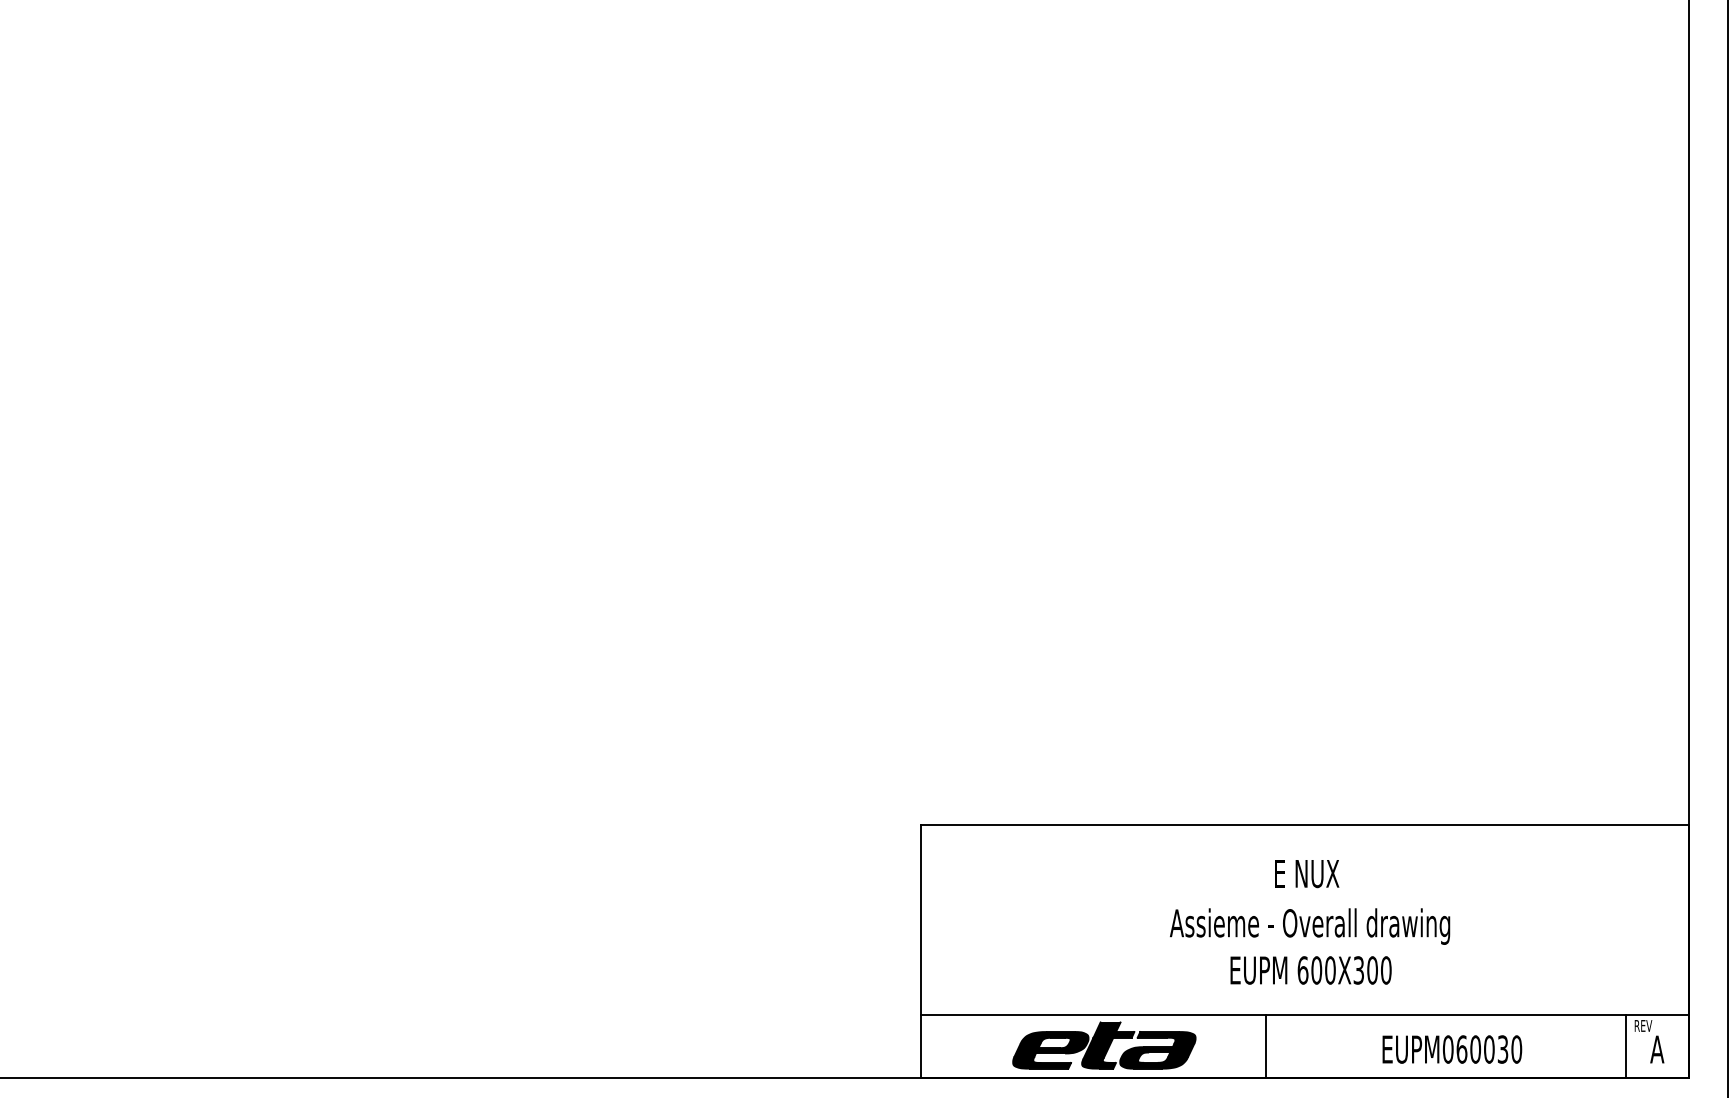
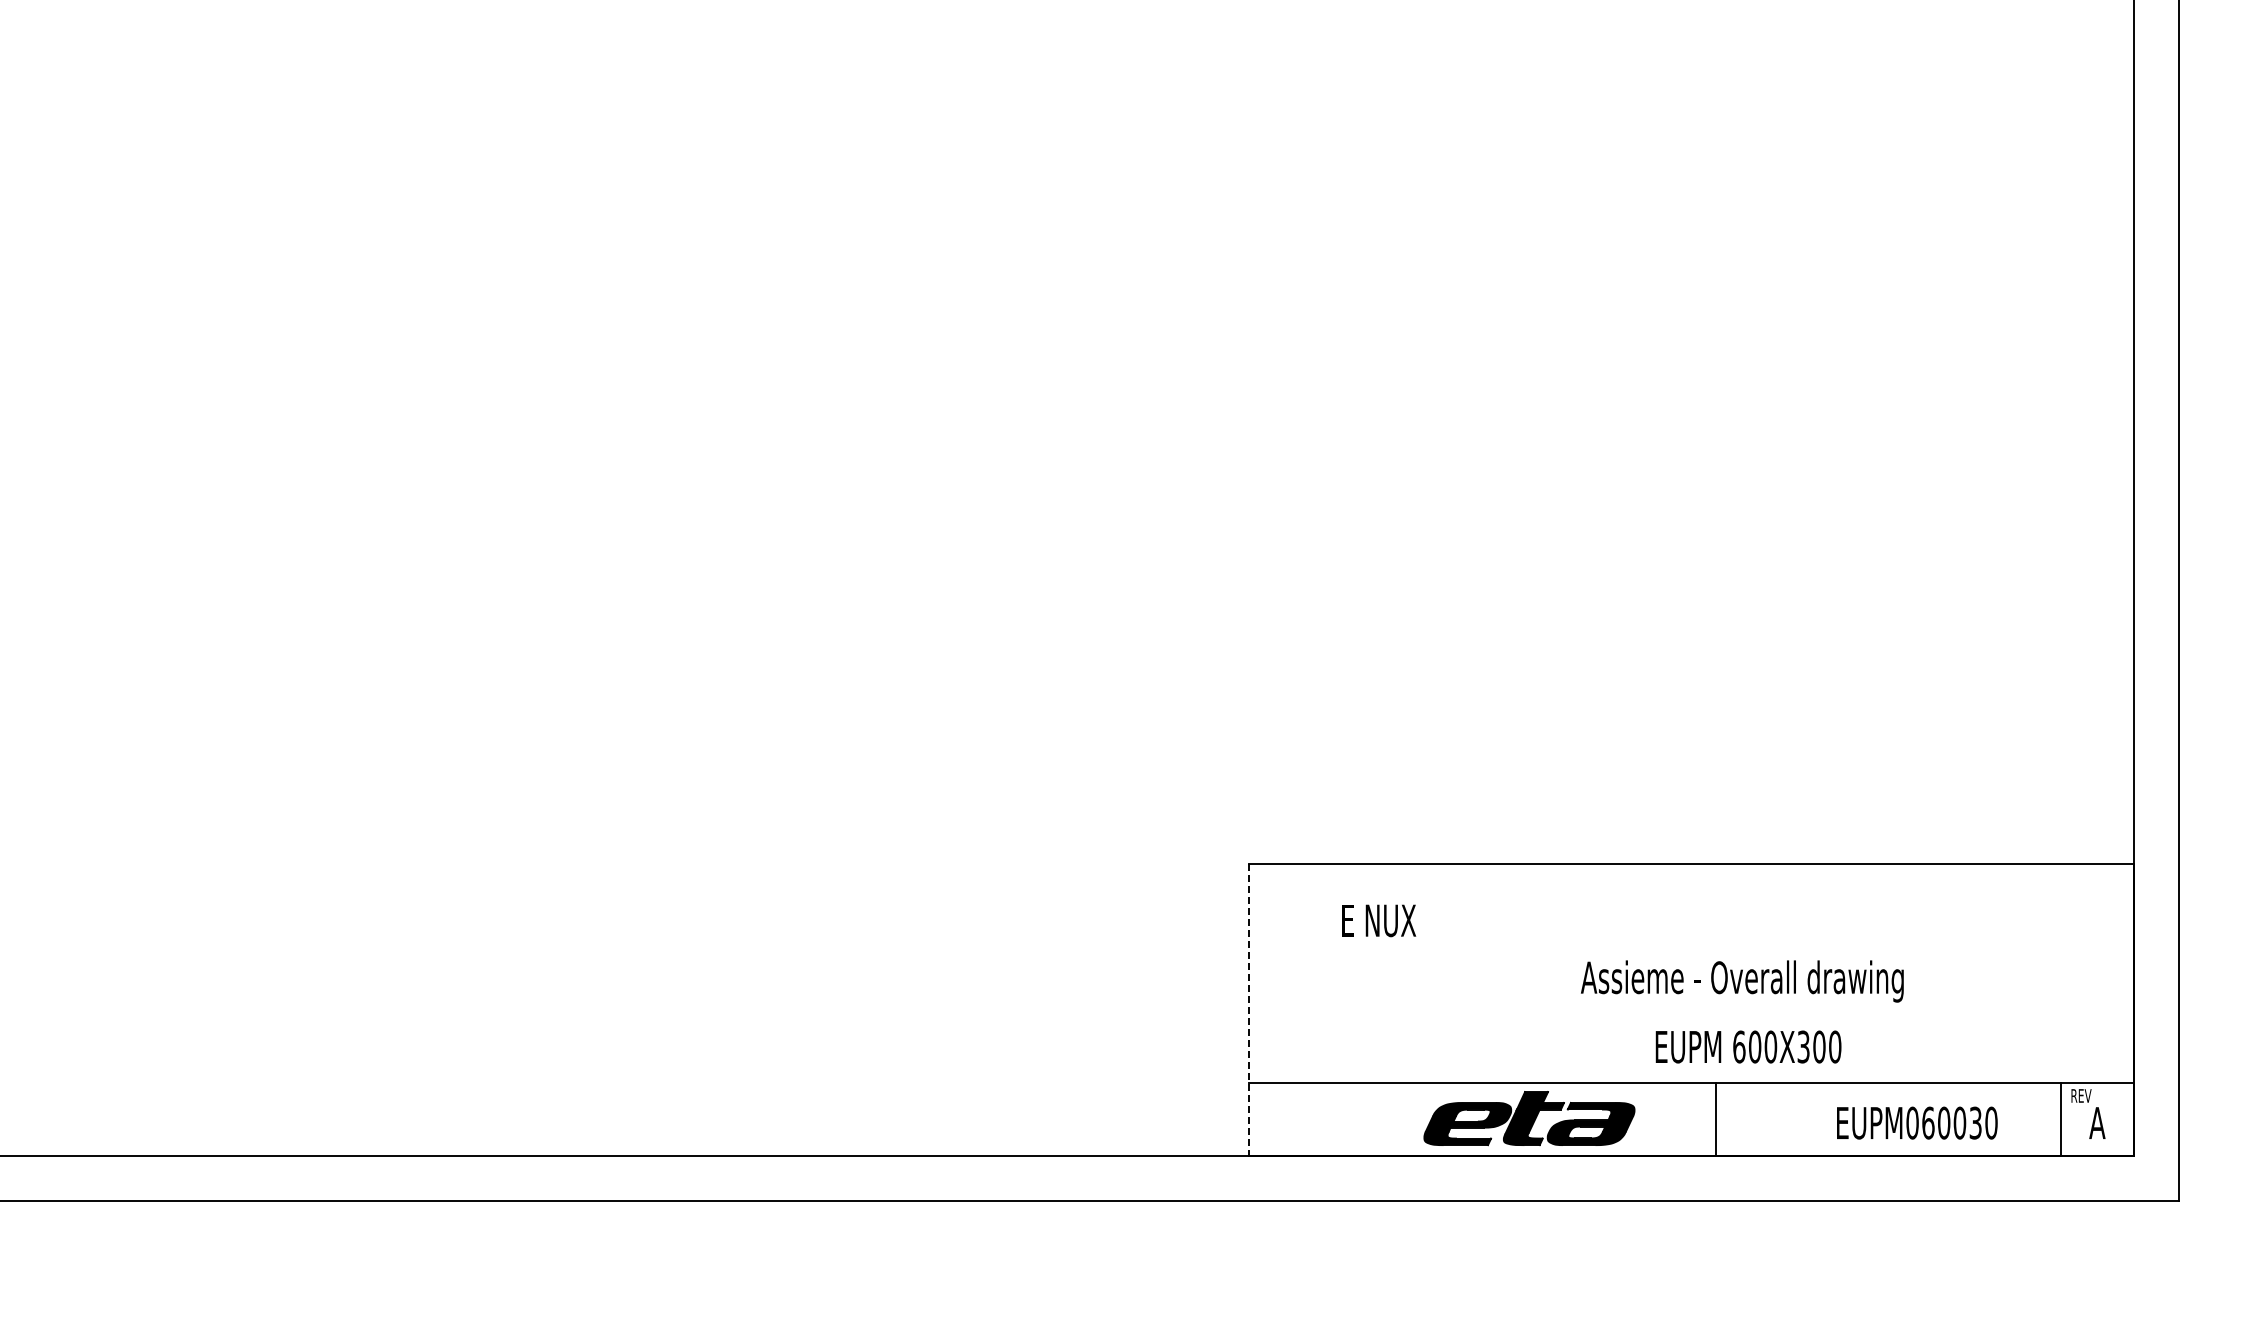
text: (1307, 873) -> (1379, 920), moved
text: (1310, 926) -> (1742, 981), moved
line: (921, 951) -> (1249, 1010), solid -> dashed
text: (1311, 970) -> (1748, 1046), moved
part: (1104, 1045) -> (1529, 1118), moved
line: (1265, 1045) -> (1715, 1118), moved
text: (1452, 1048) -> (1917, 1122), moved

